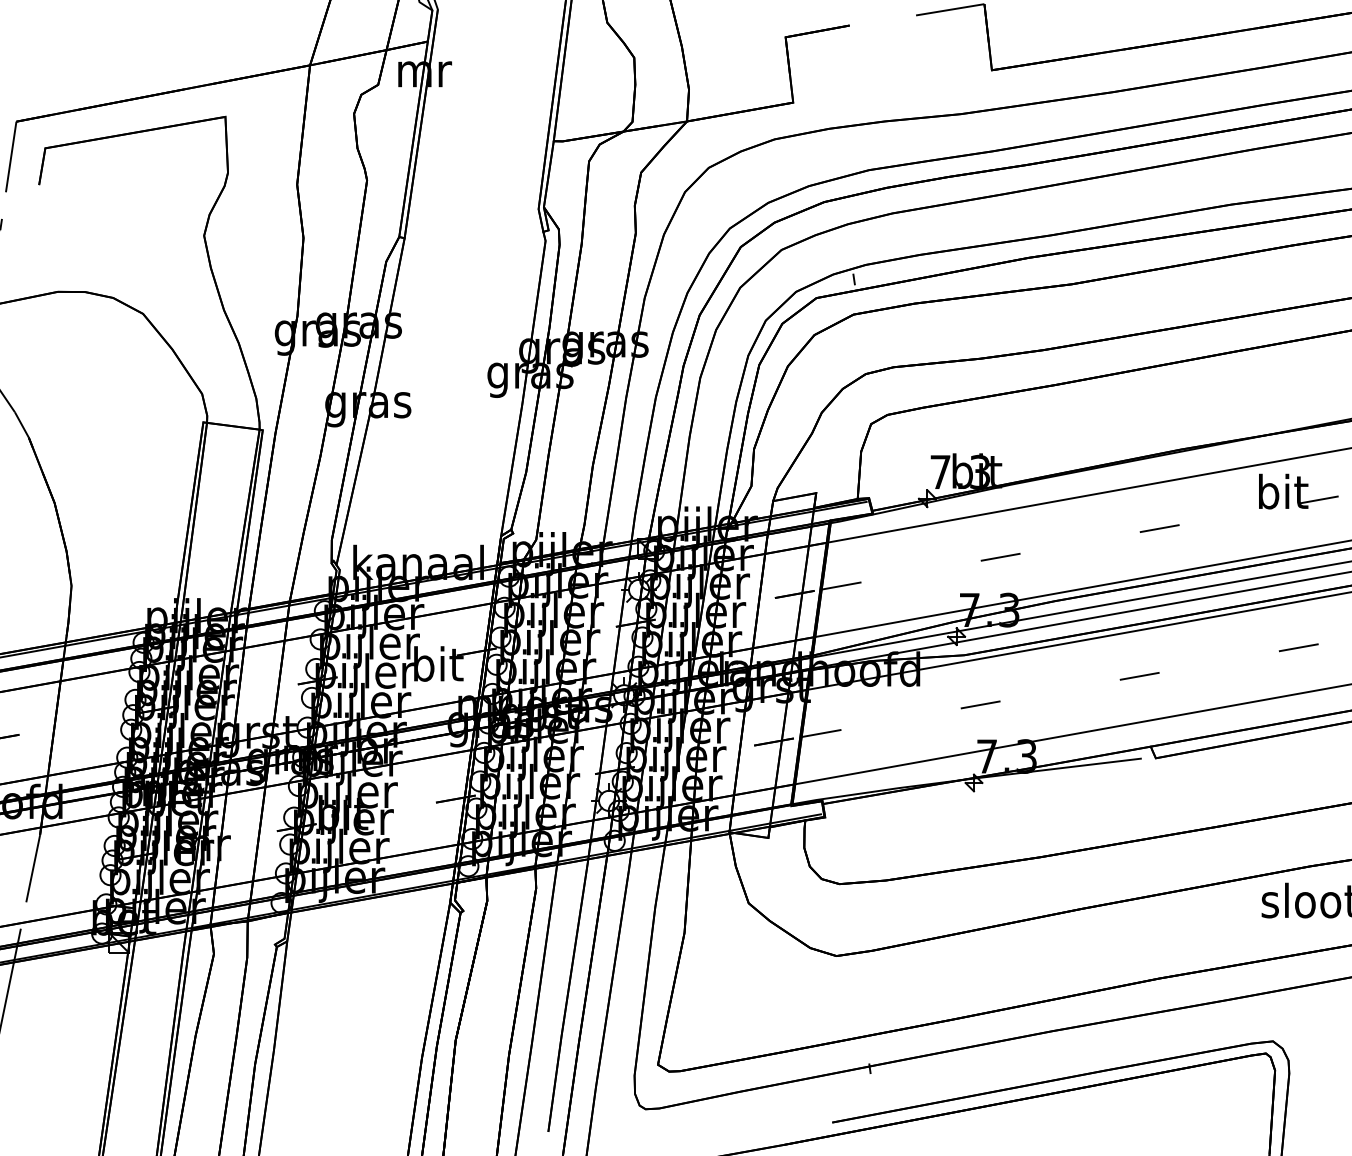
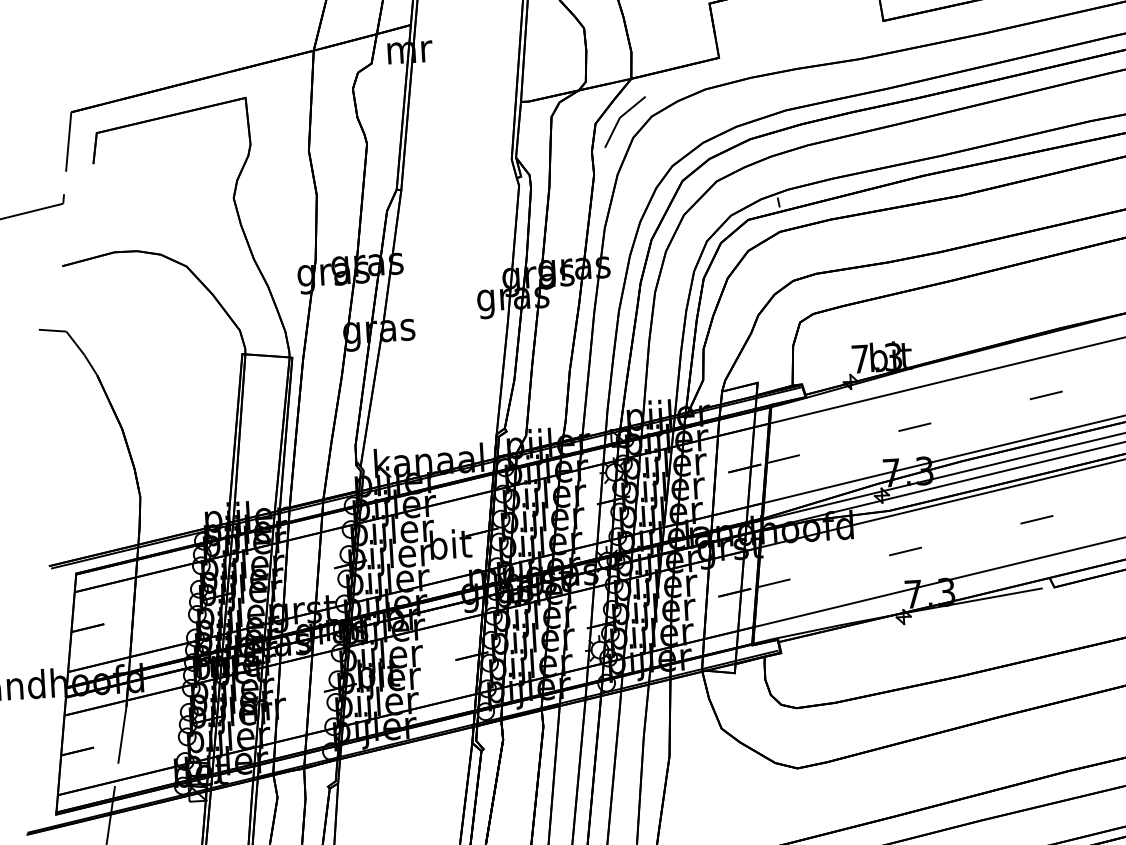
line: (673, 166) -> (622, 117), added

